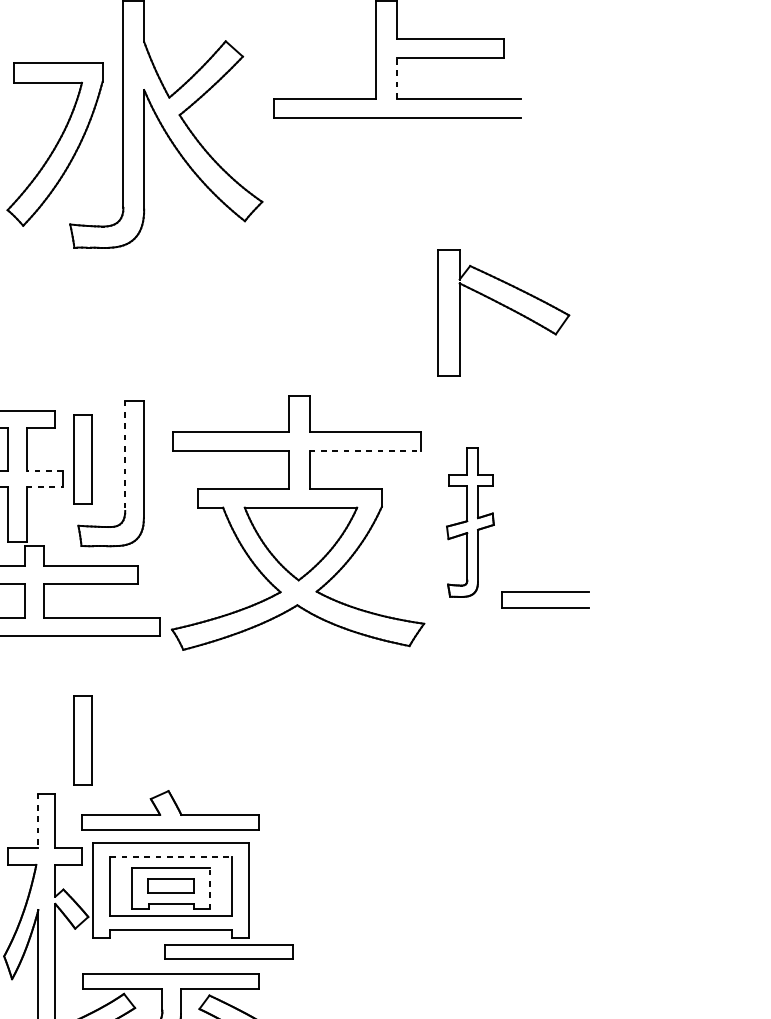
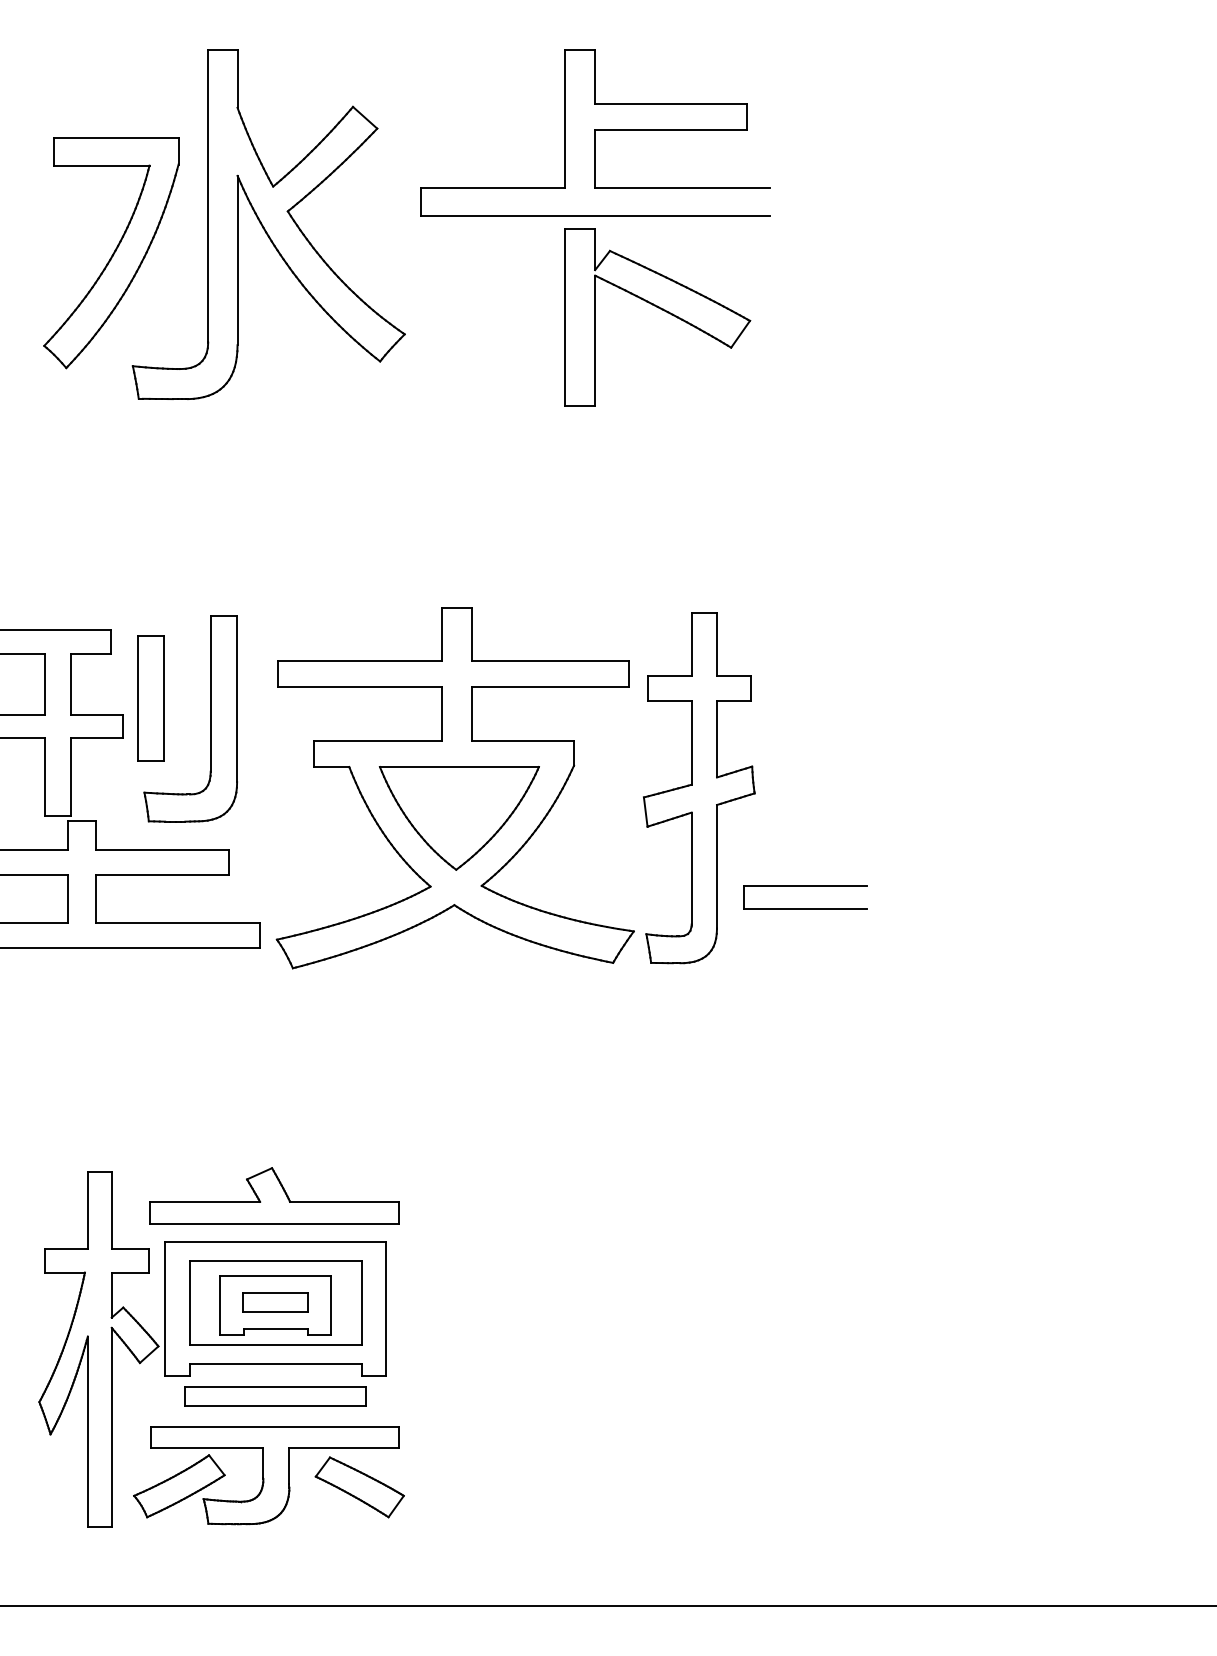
line: (397, 78) -> (595, 159), dashed -> solid
part: (505, 307) -> (660, 309), moved
line: (365, 450) -> (550, 686), dashed -> solid
line: (125, 456) -> (210, 694), dashed -> solid
line: (45, 470) -> (97, 714), dashed -> solid
line: (45, 487) -> (97, 738), dashed -> solid
part: (470, 522) -> (699, 788), size x1.67
part: (82, 740) -> (150, 1096), removed
line: (38, 820) -> (87, 1210), dashed -> solid
line: (171, 856) -> (276, 1260), dashed -> solid
line: (210, 888) -> (331, 1305), dashed -> solid
part: (229, 952) -> (275, 1396), moved

